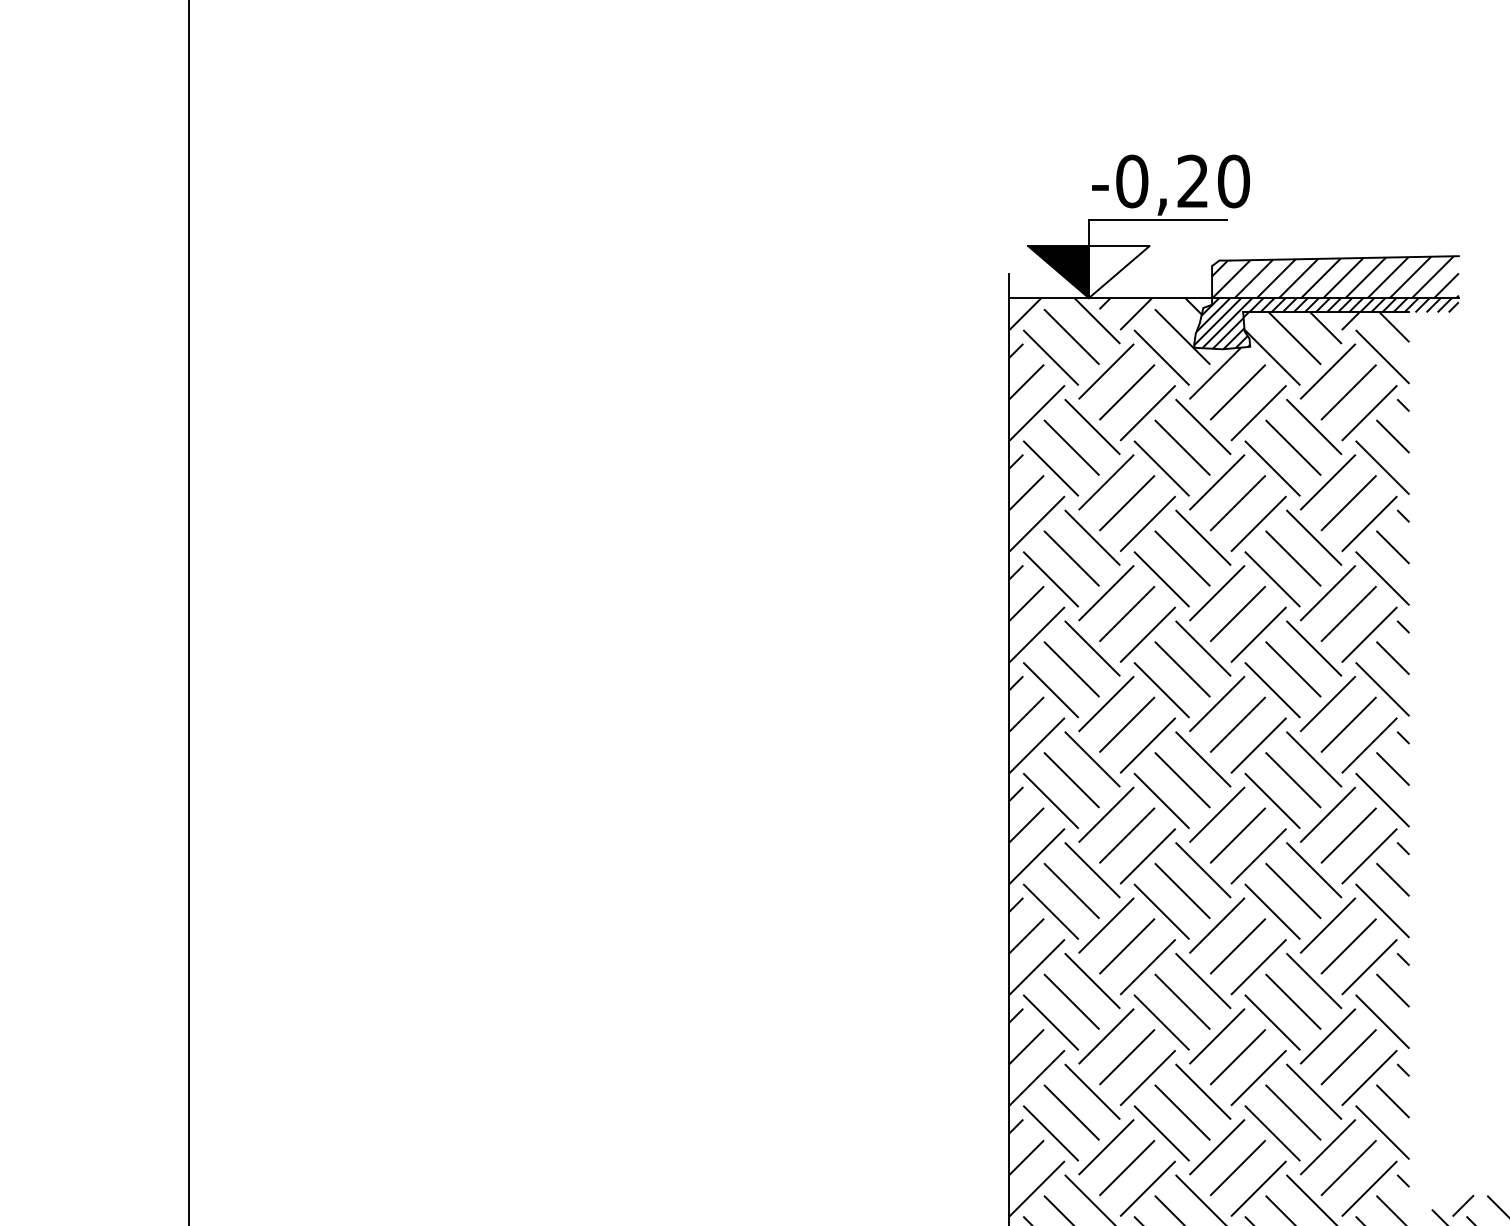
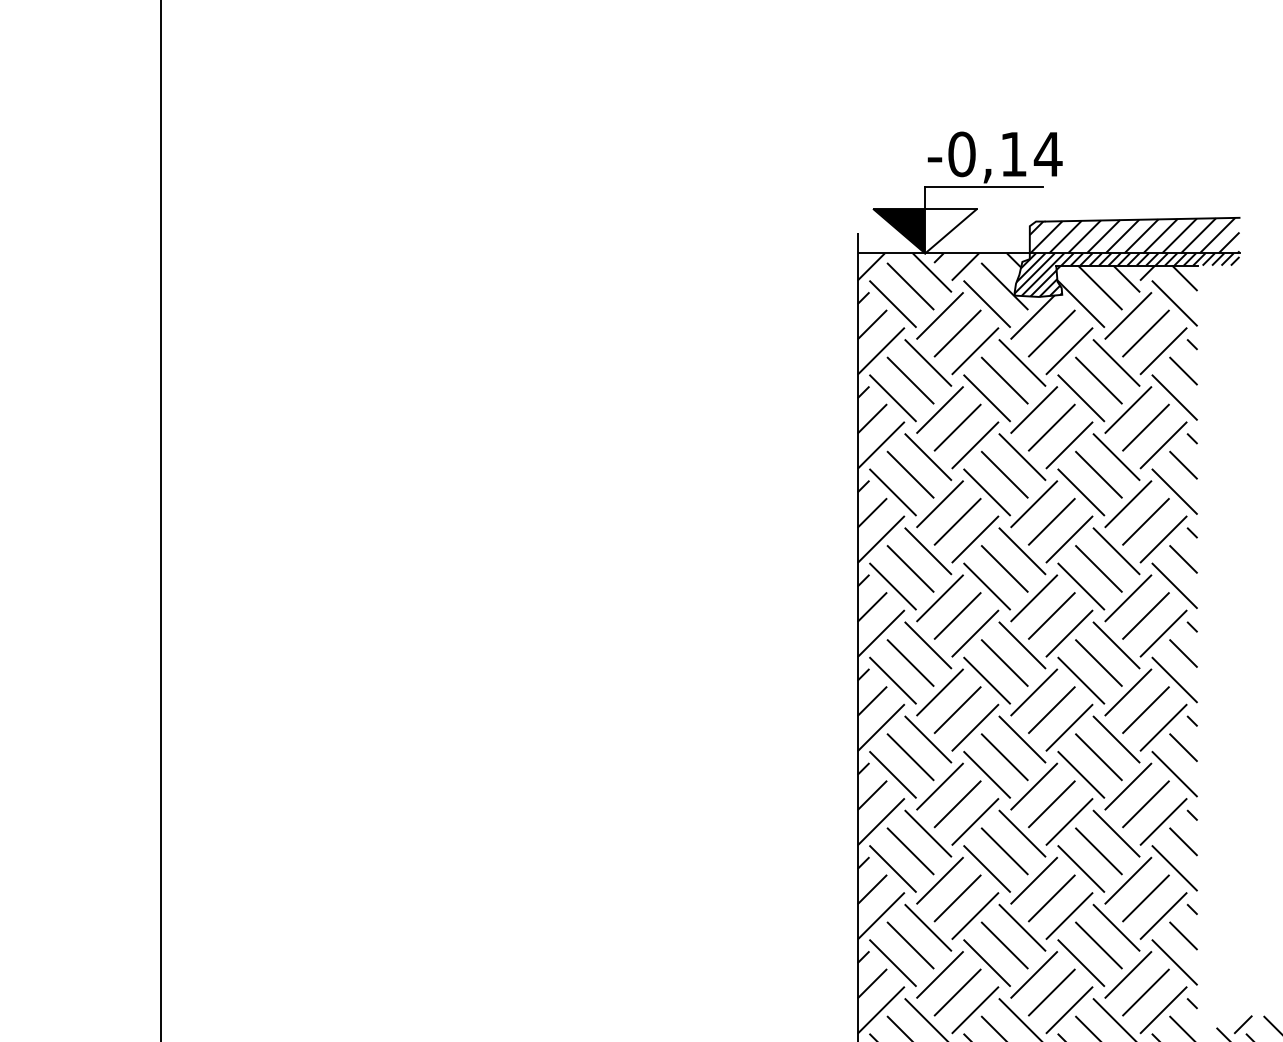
text: (1214, 181) -> (1031, 154), -0,20 -> -0,14

